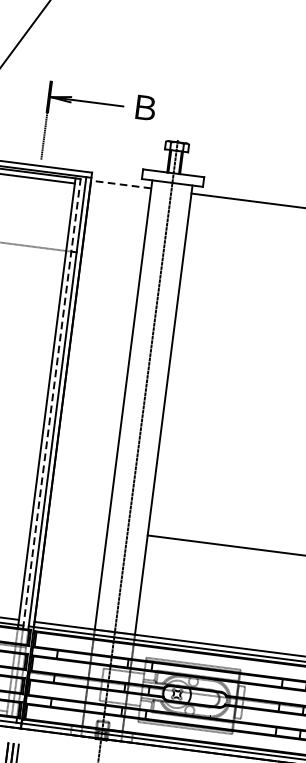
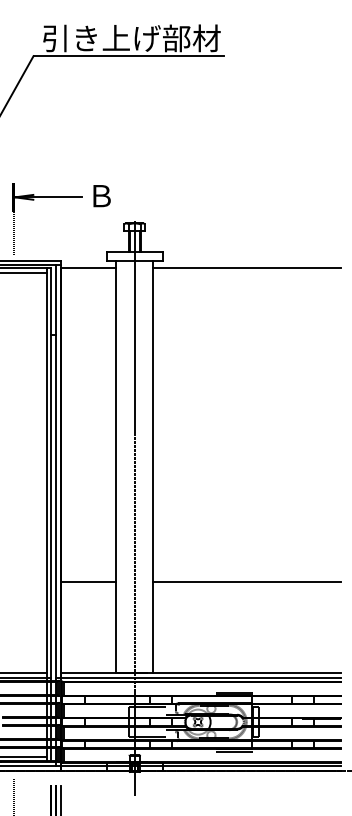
line: (121, 184) -> (88, 268), dashed -> solid
line: (52, 403) -> (51, 473), dashed -> solid
line: (77, 526) -> (88, 582), added

